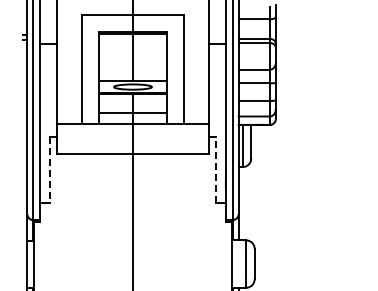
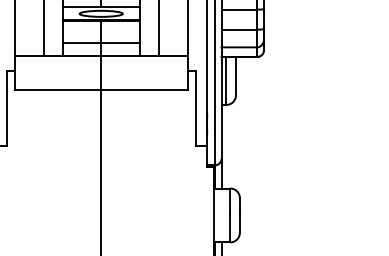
line: (50, 170) -> (7, 108), dashed -> solid
line: (215, 170) -> (195, 108), dashed -> solid

